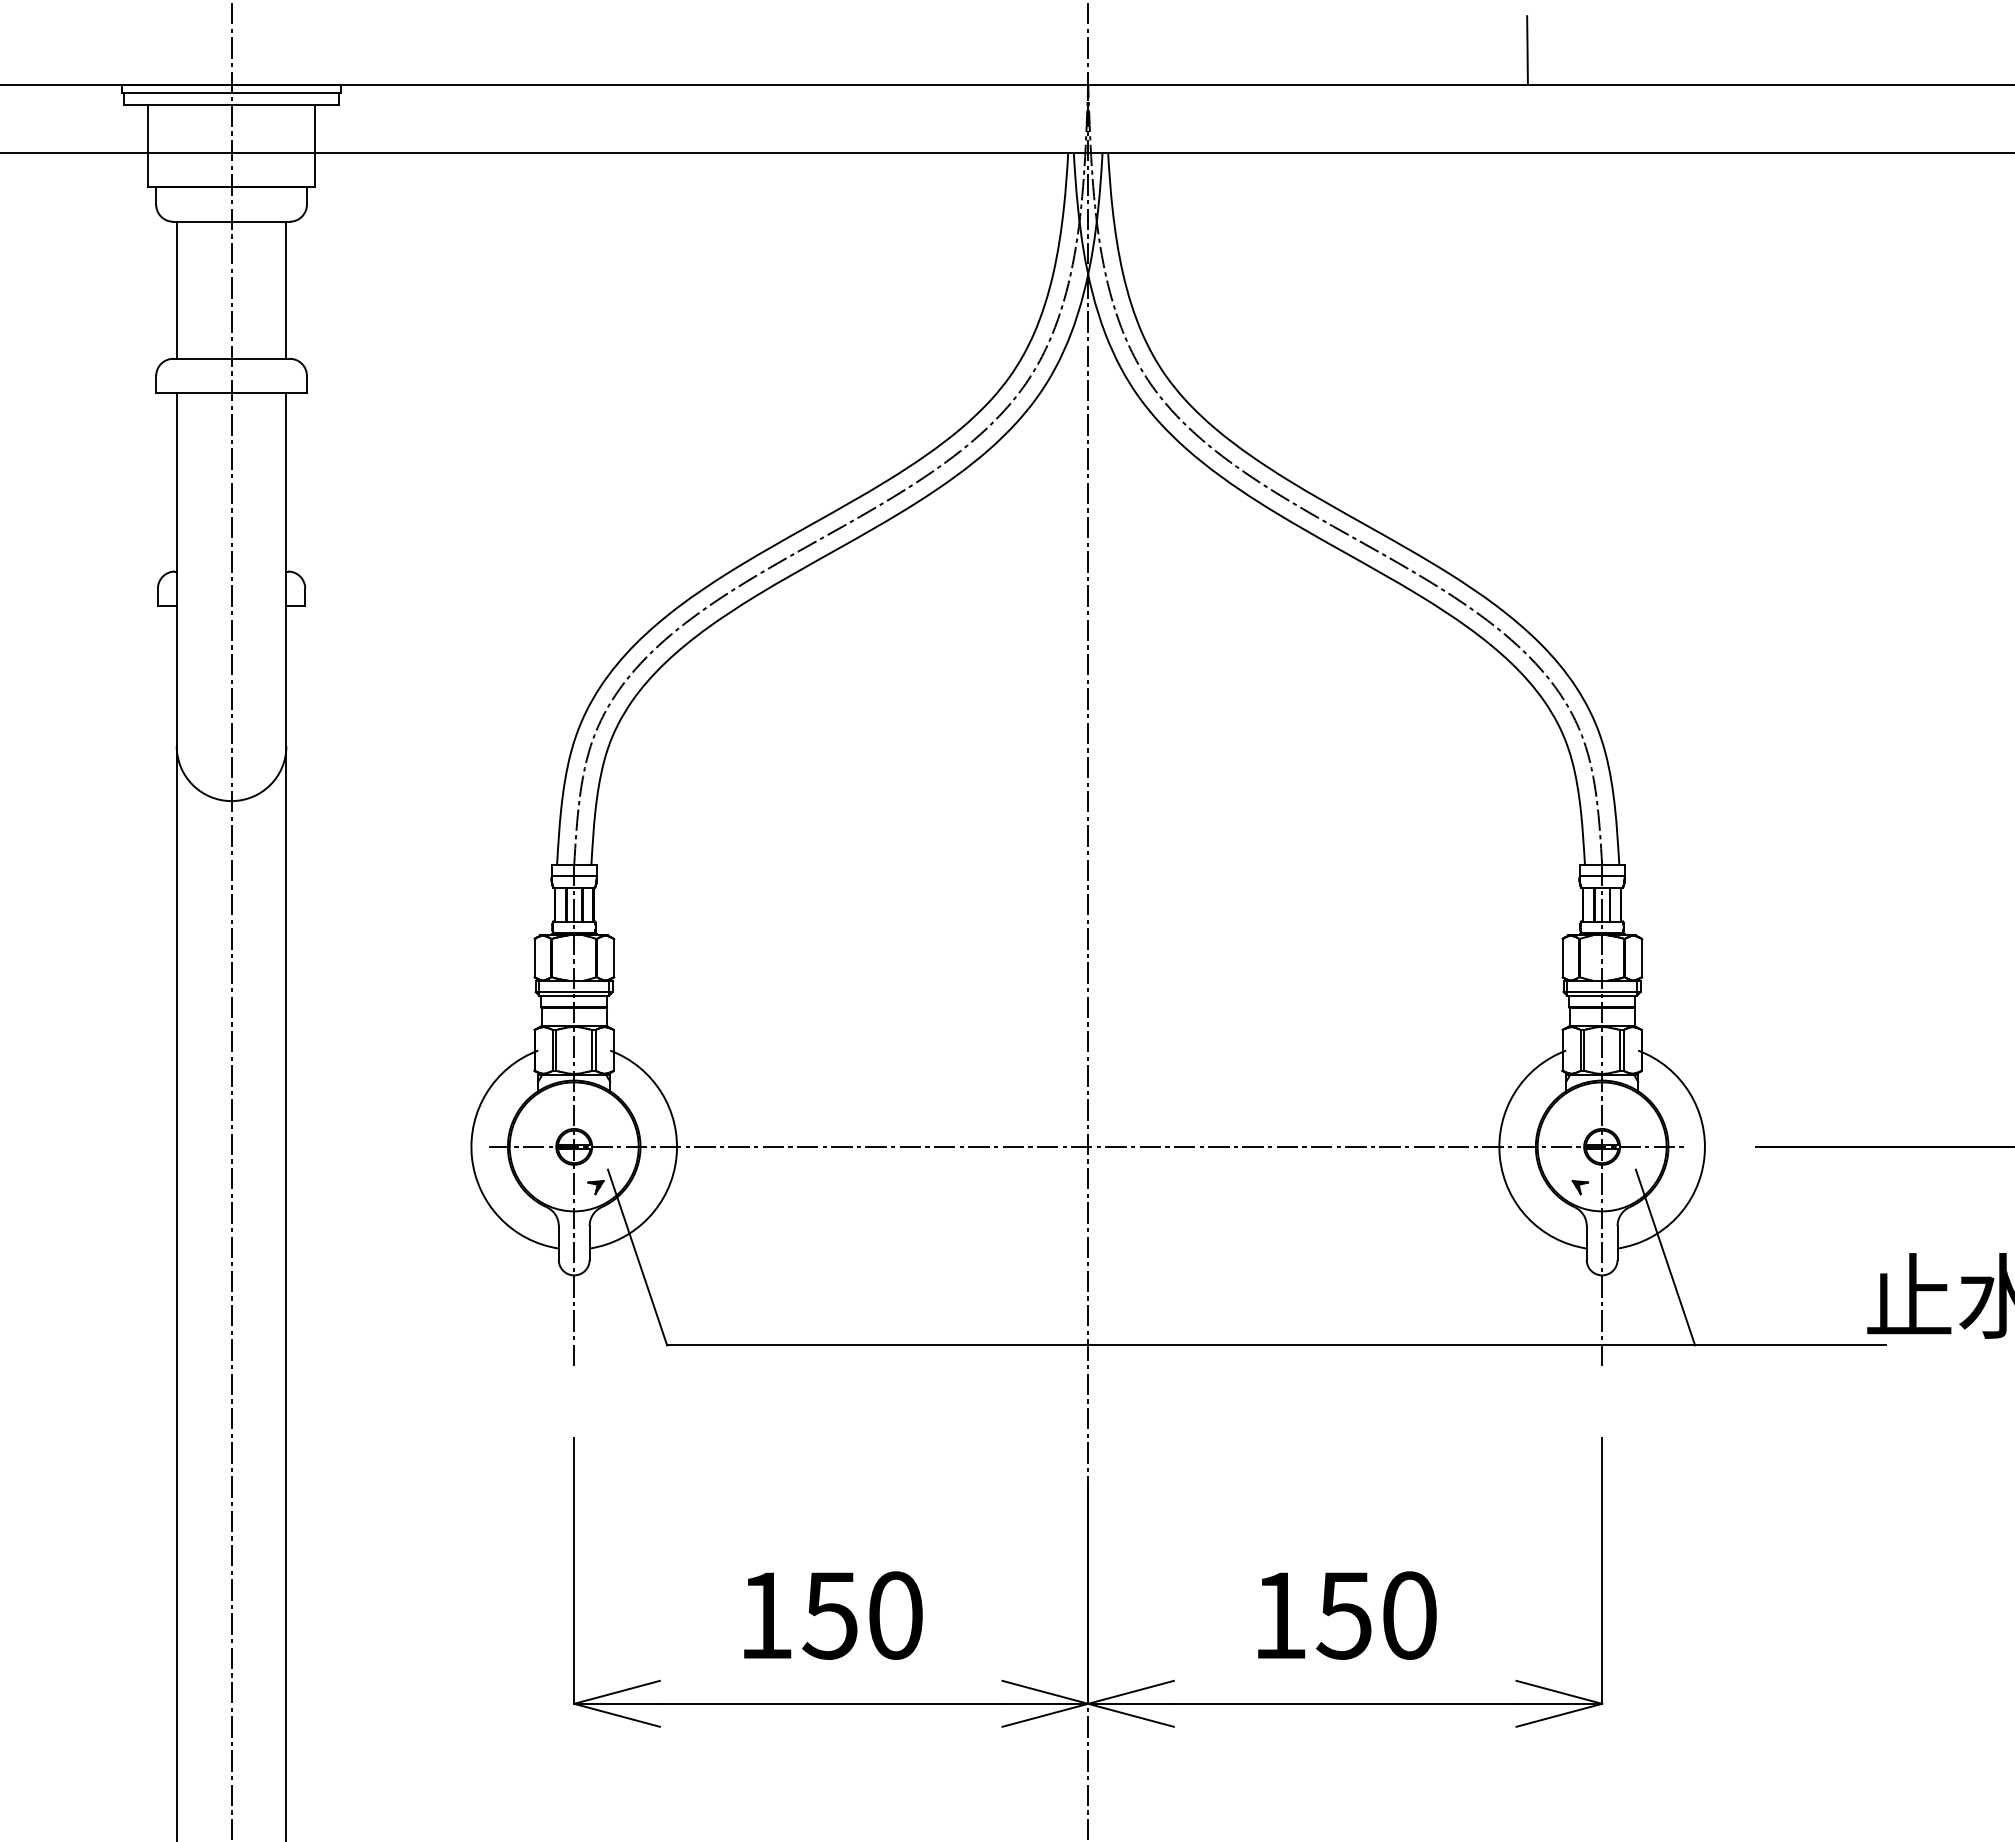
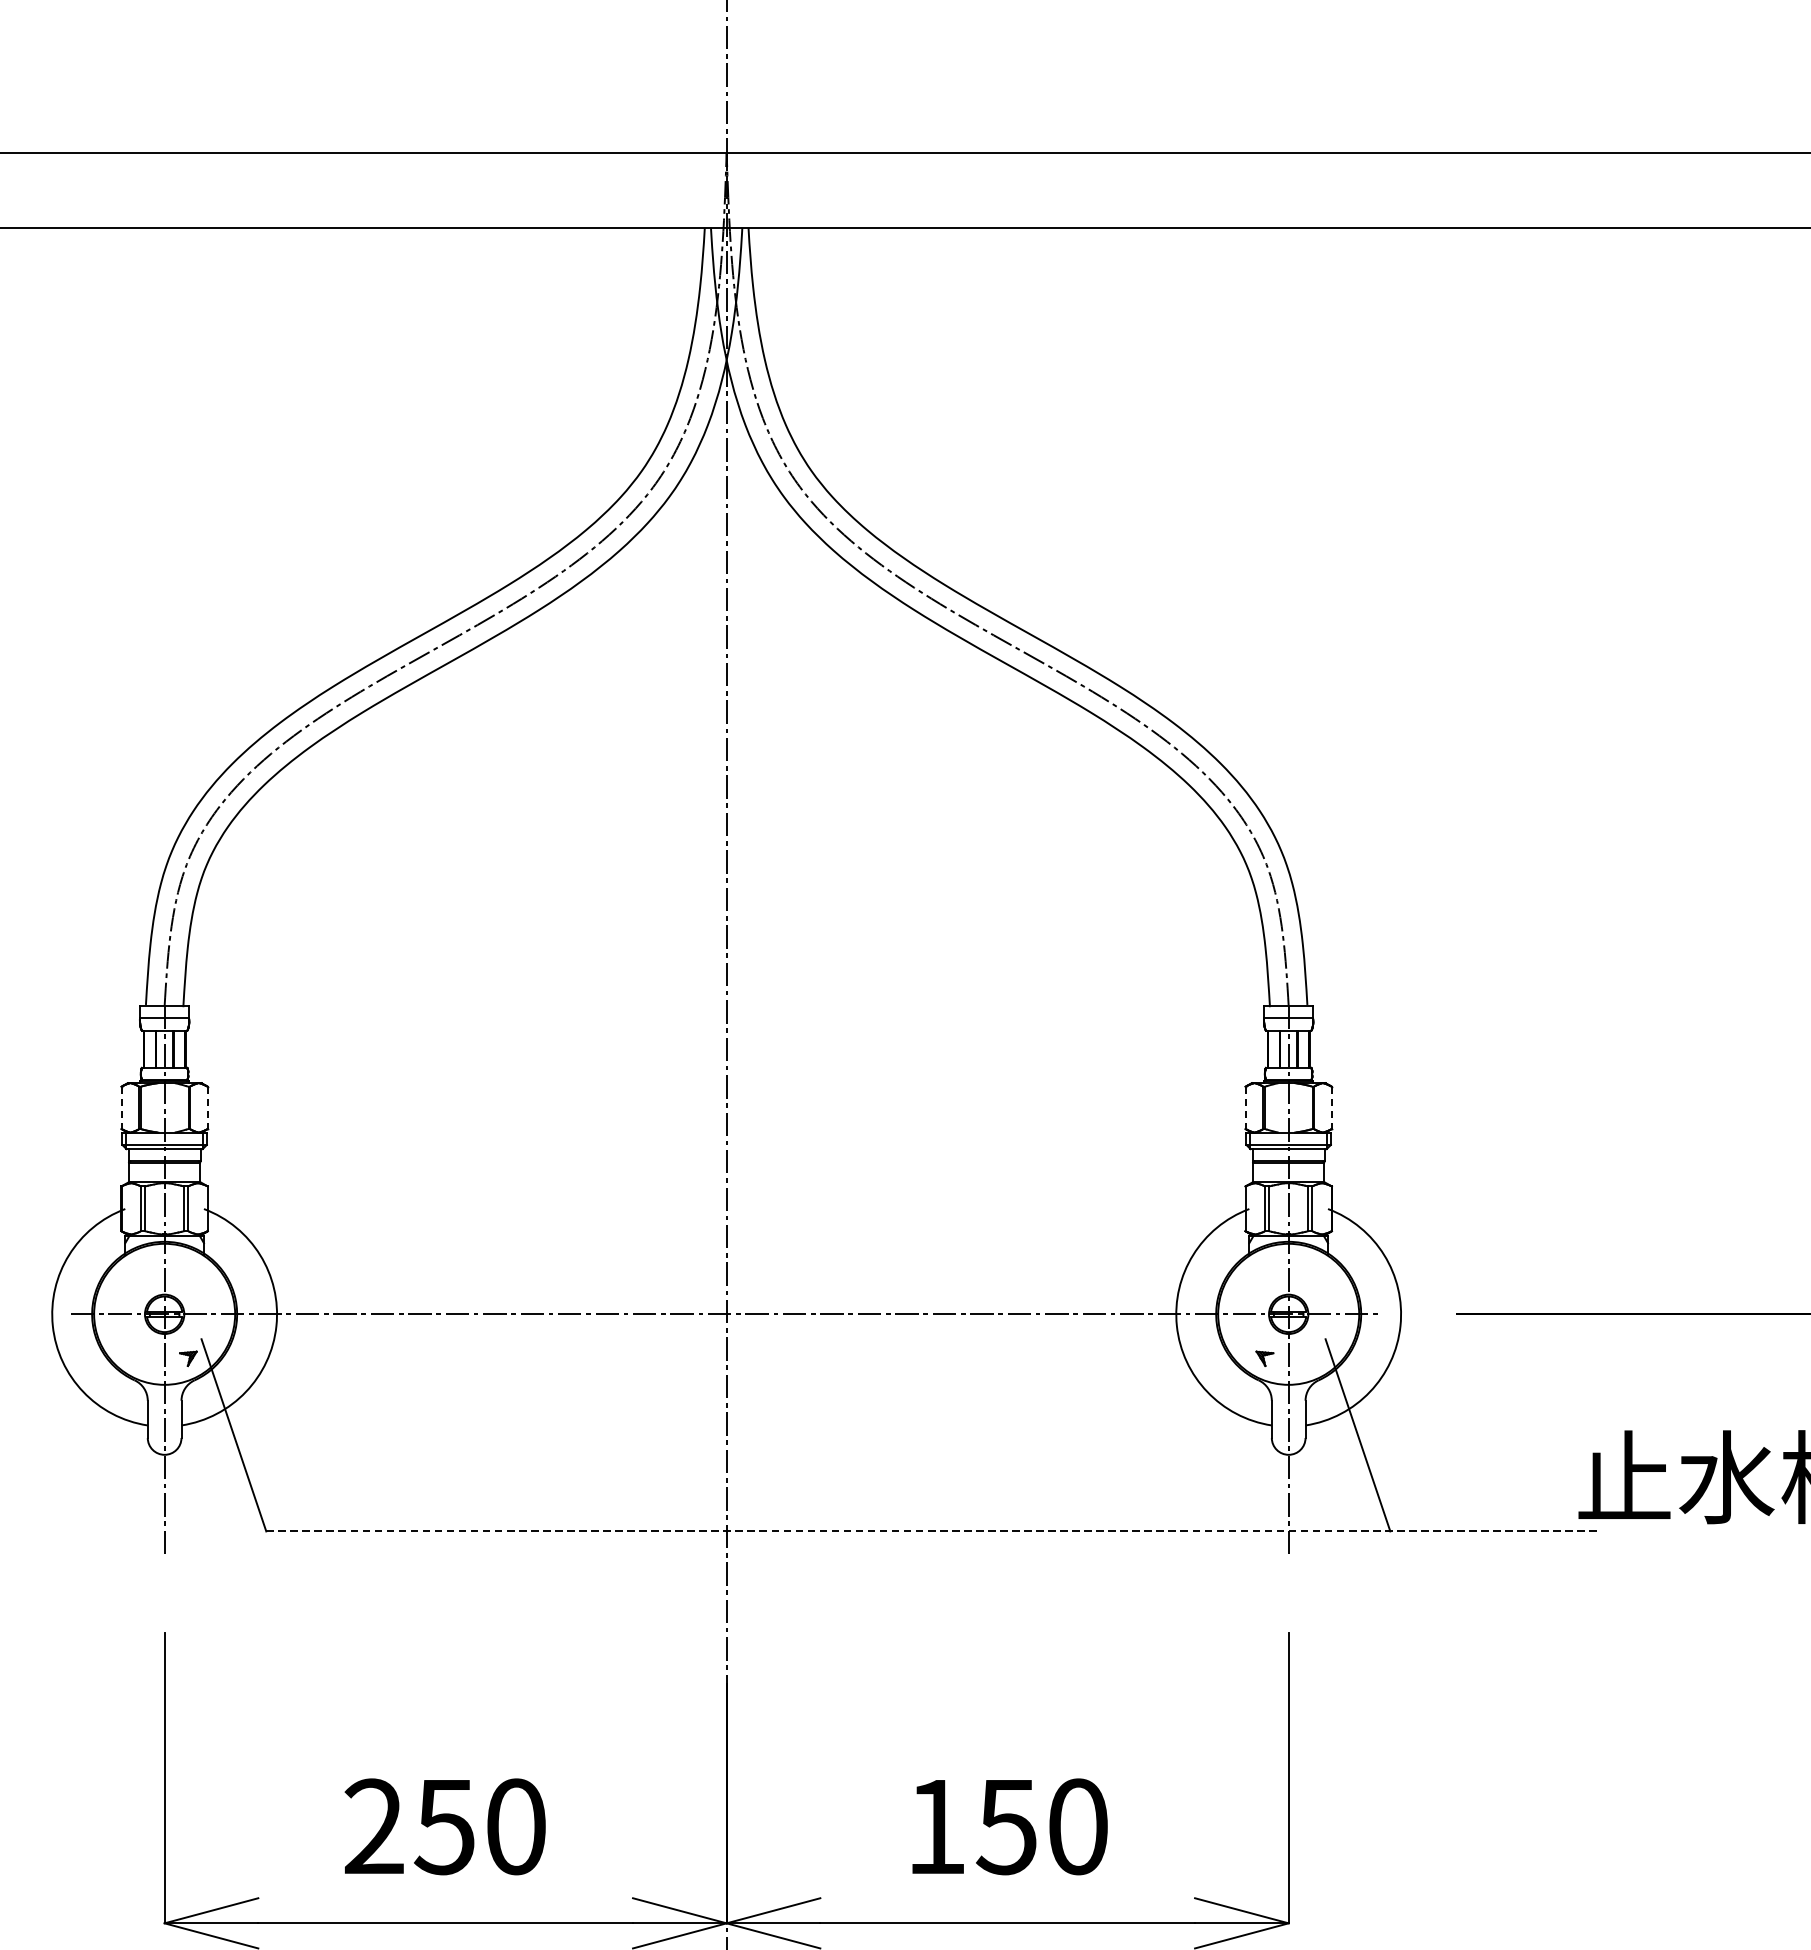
line: (1527, 50) -> (1207, 115), removed
line: (534, 958) -> (121, 1108), solid -> dashed
line: (613, 958) -> (207, 1108), solid -> dashed
line: (1562, 958) -> (1245, 1108), solid -> dashed
line: (1641, 958) -> (1331, 1108), solid -> dashed
line: (1276, 1345) -> (932, 1531), solid -> dashed
text: (765, 1614) -> (373, 1825), 150 -> 250

